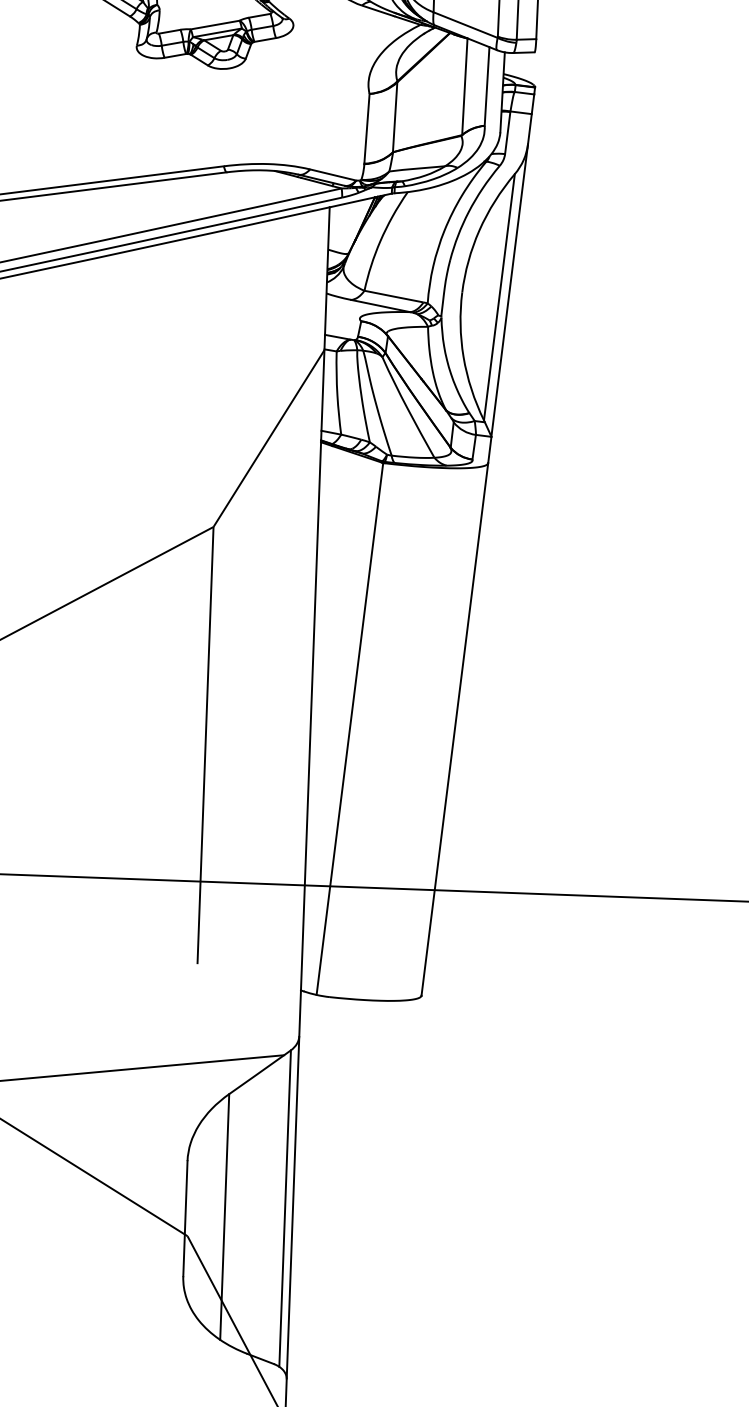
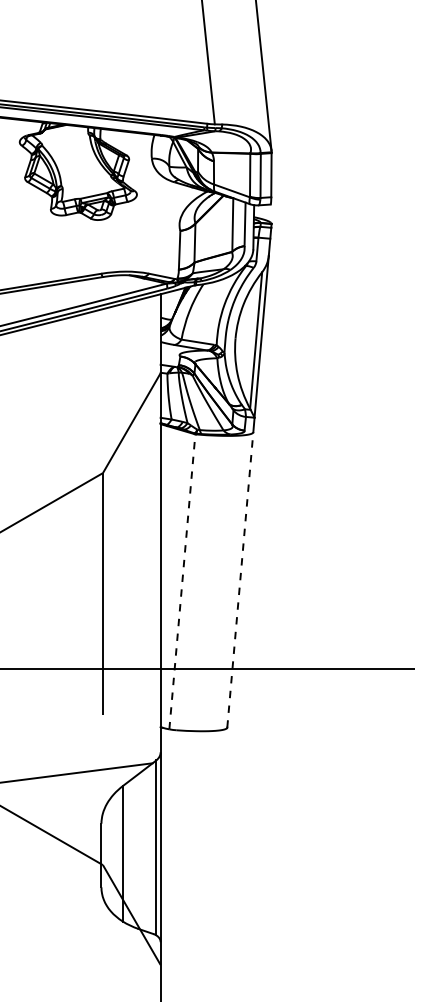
line: (350, 728) -> (182, 581), solid -> dashed
line: (455, 728) -> (240, 579), solid -> dashed

